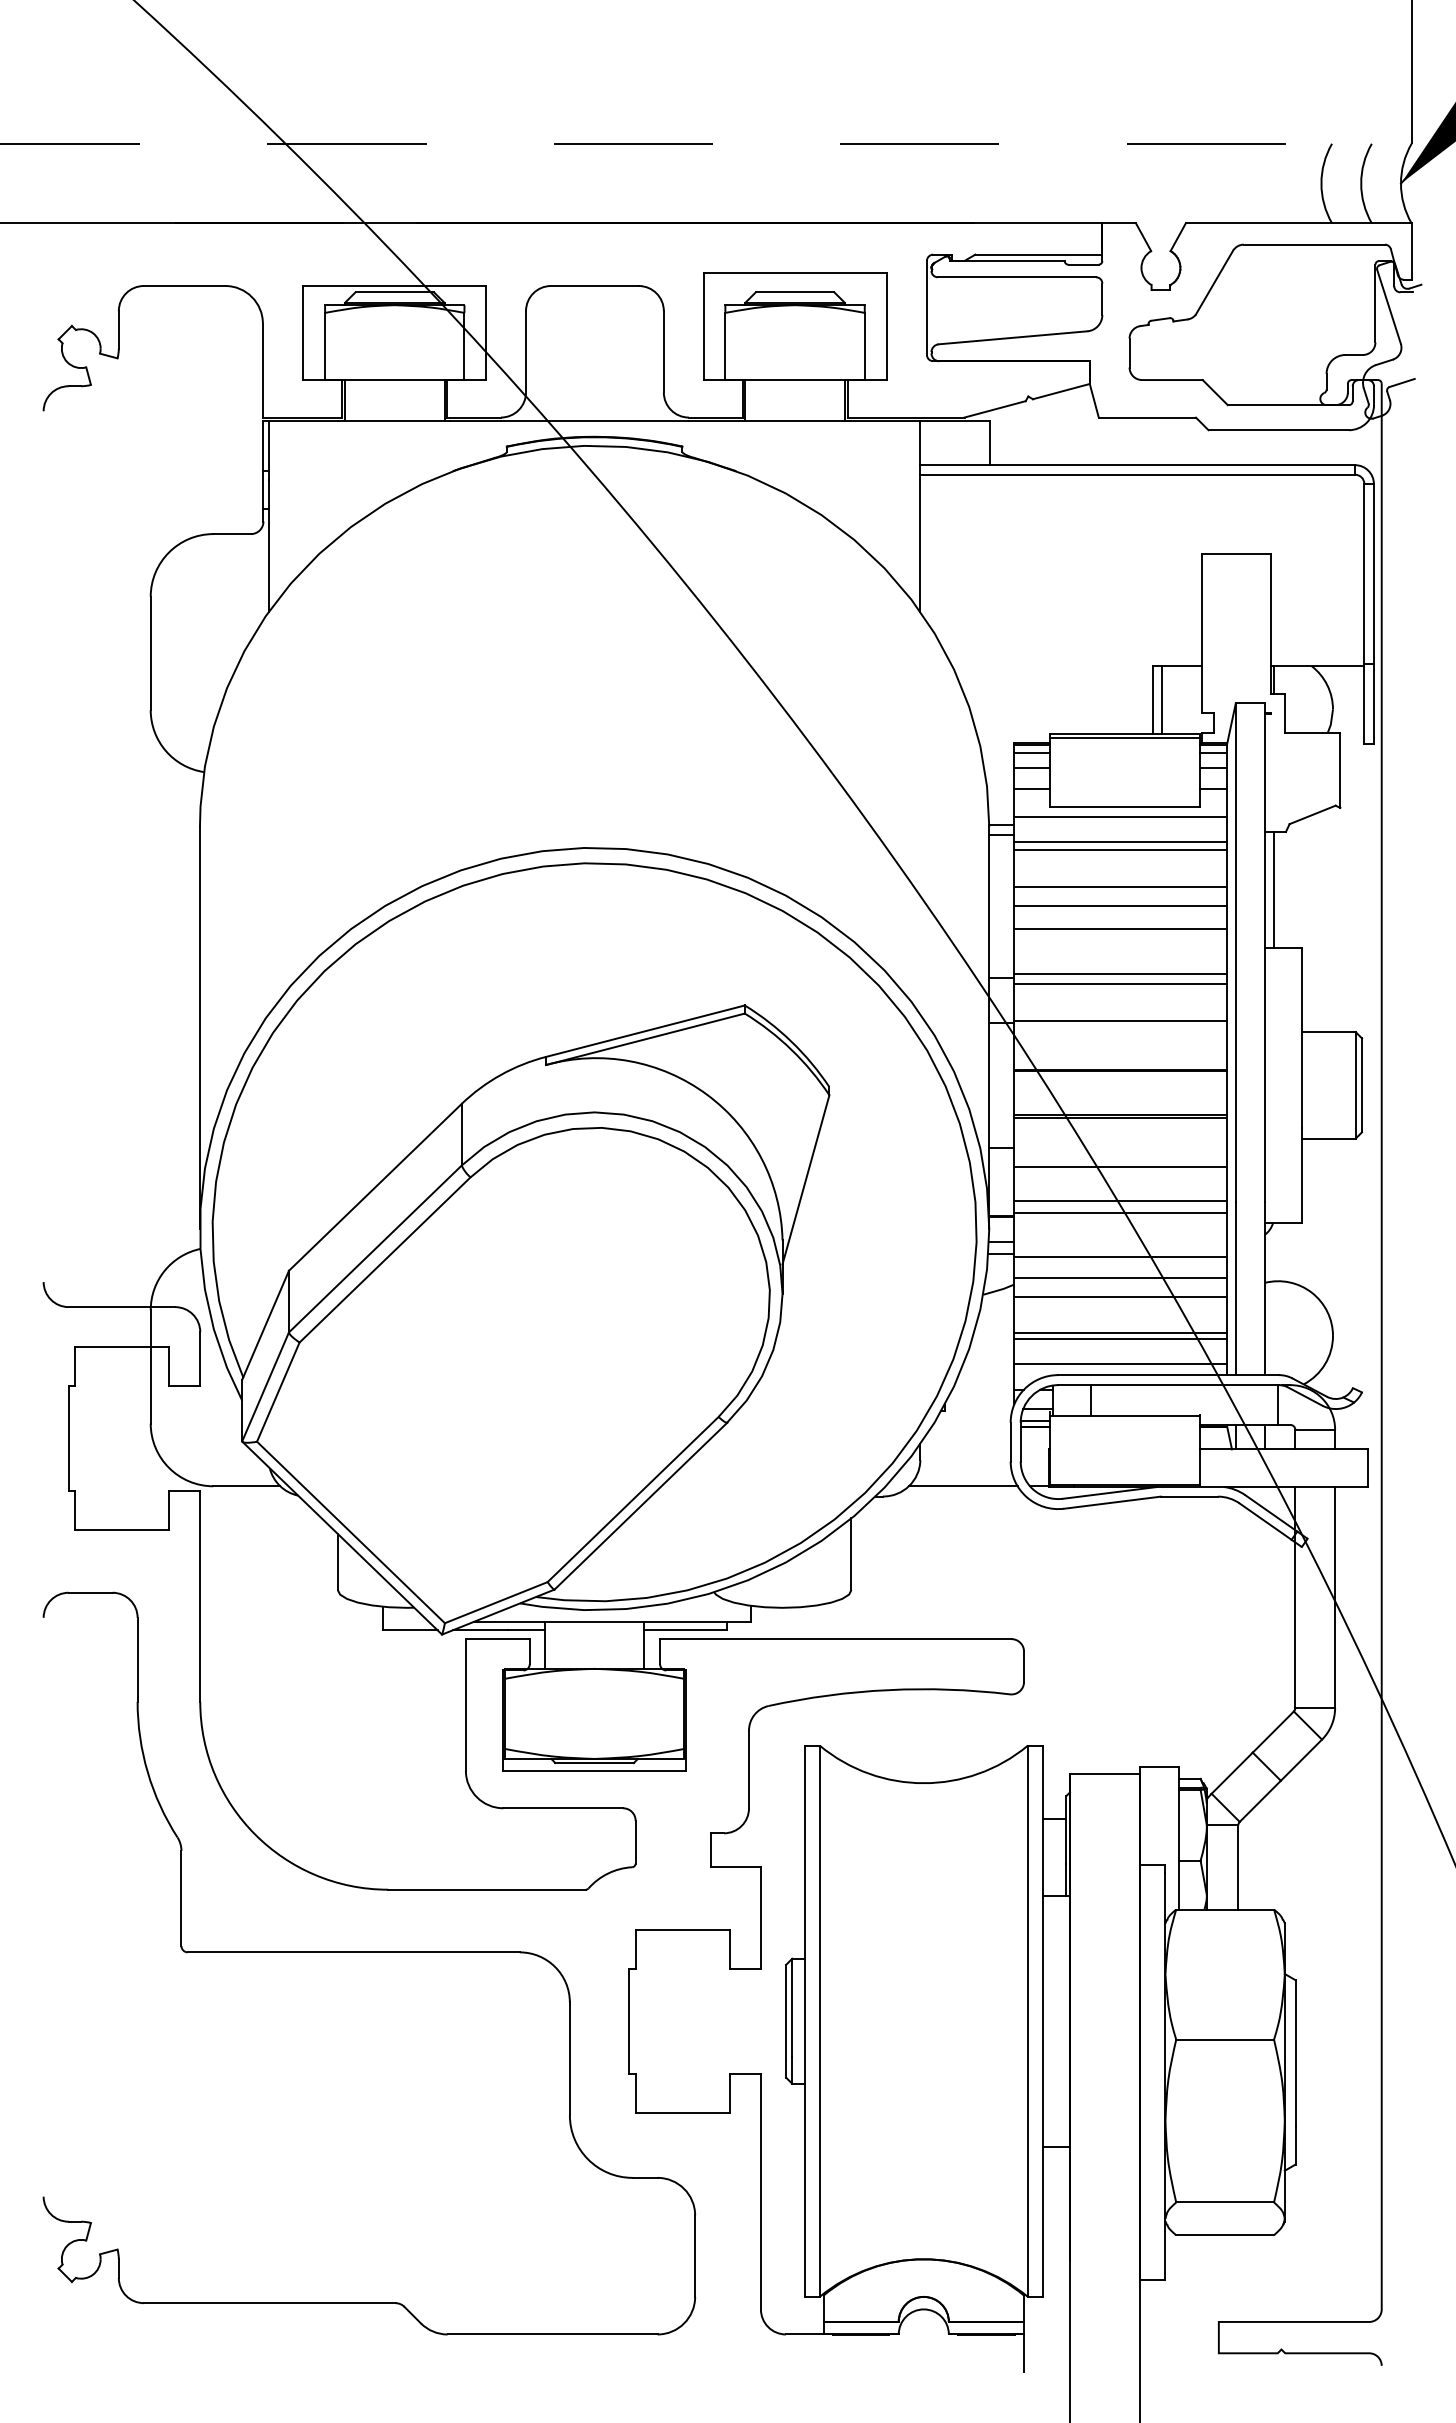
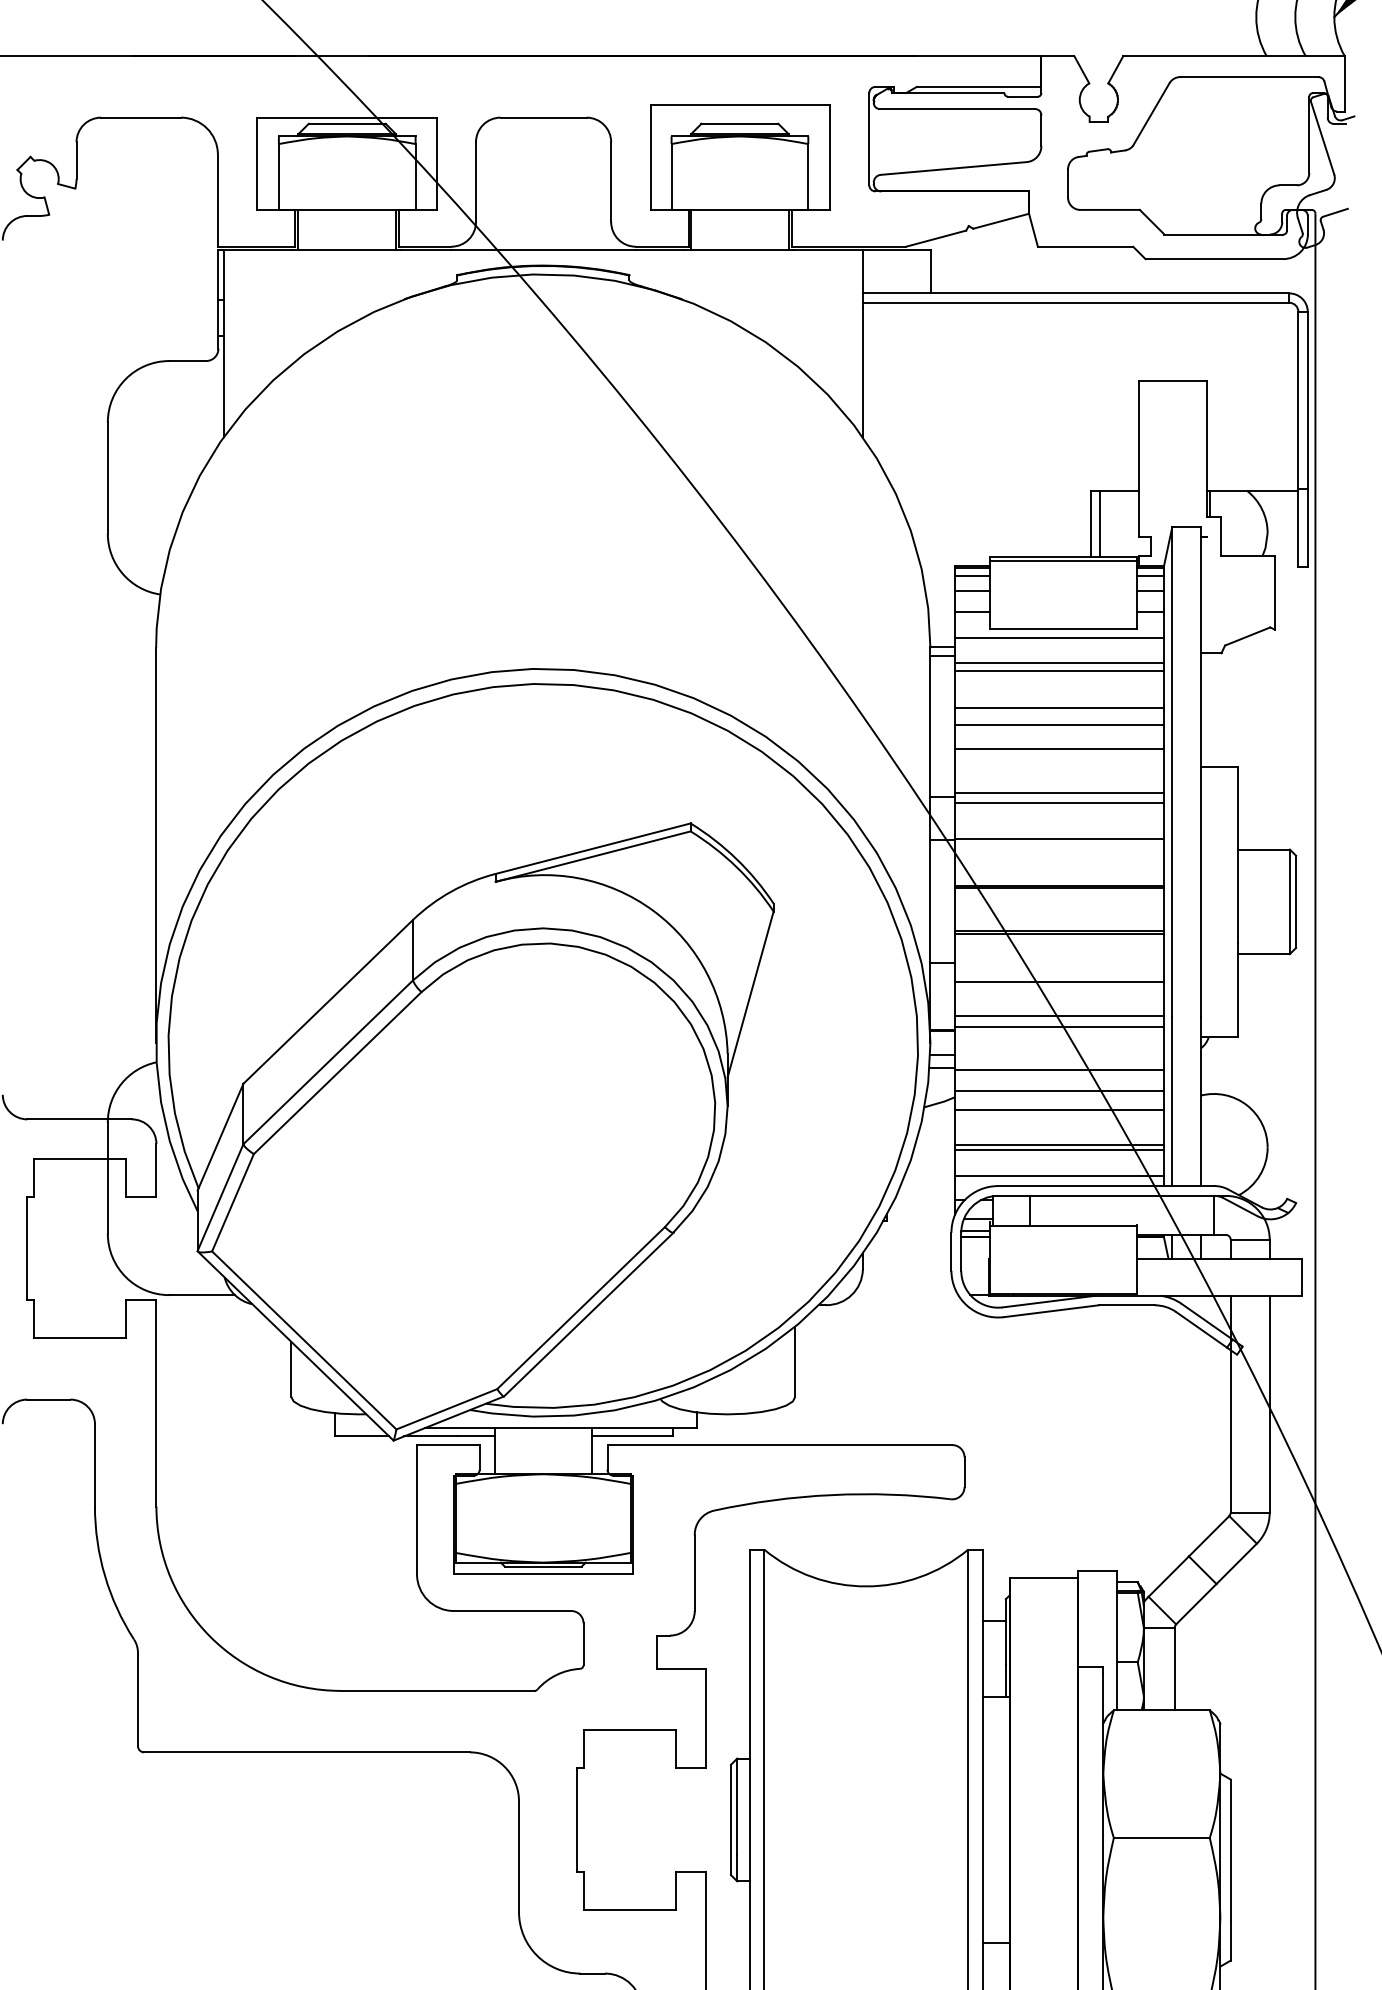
line: (1273, 889) -> (1209, 709), removed
line: (962, 1486) -> (904, 1295), removed

